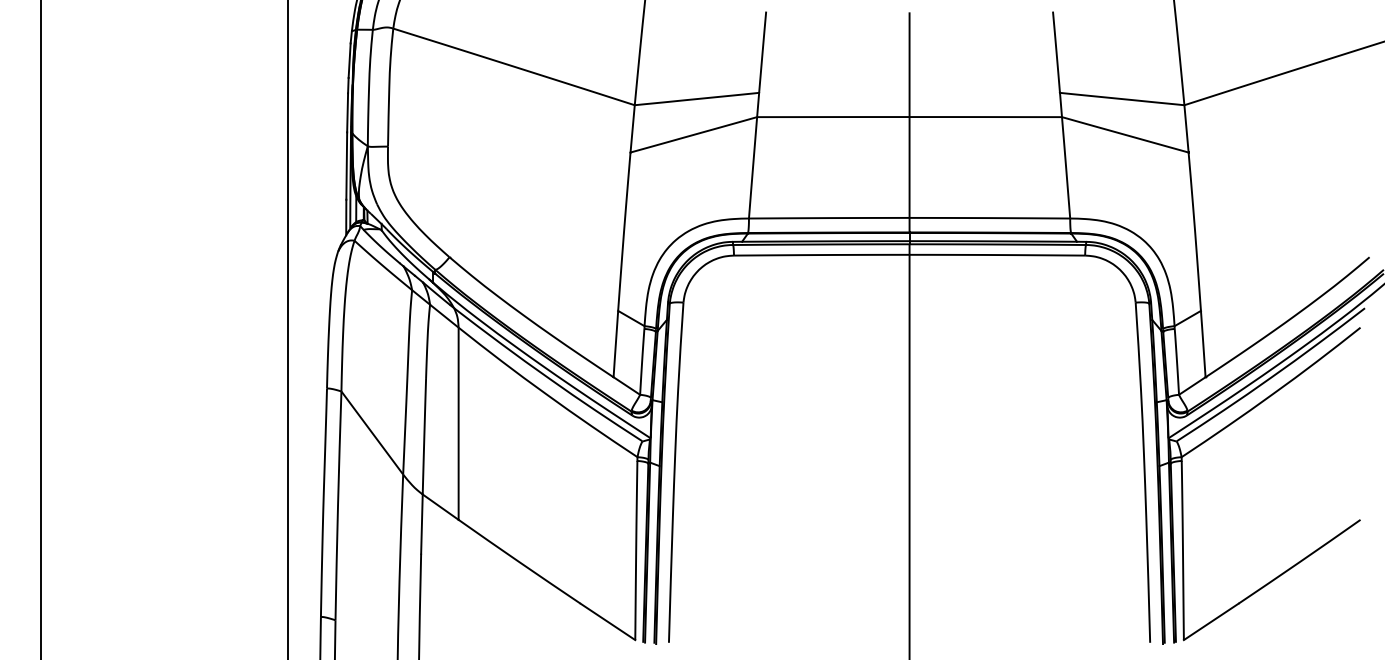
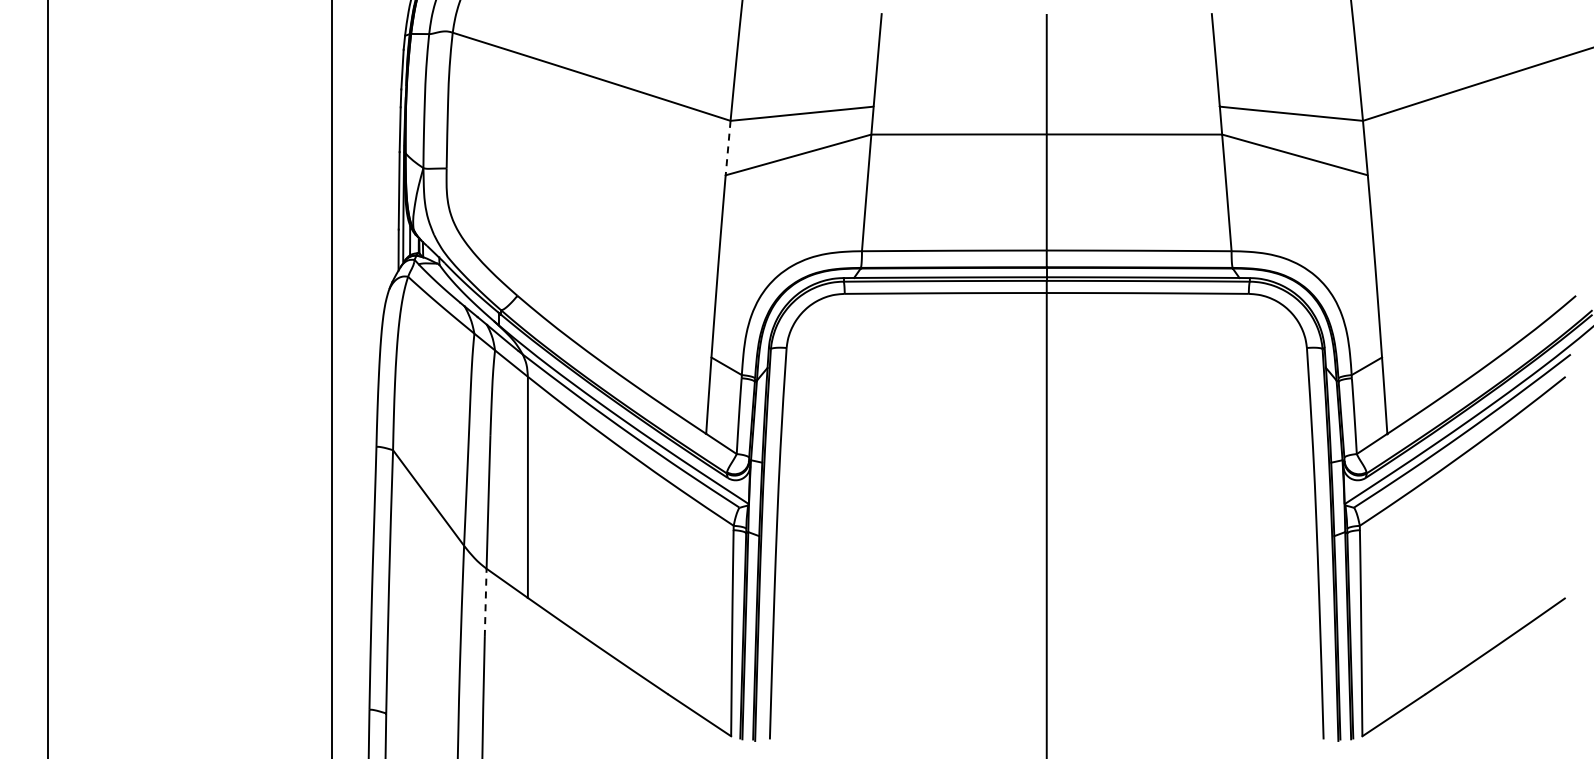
line: (632, 129) -> (728, 148), solid -> dashed
line: (421, 523) -> (485, 602), solid -> dashed

